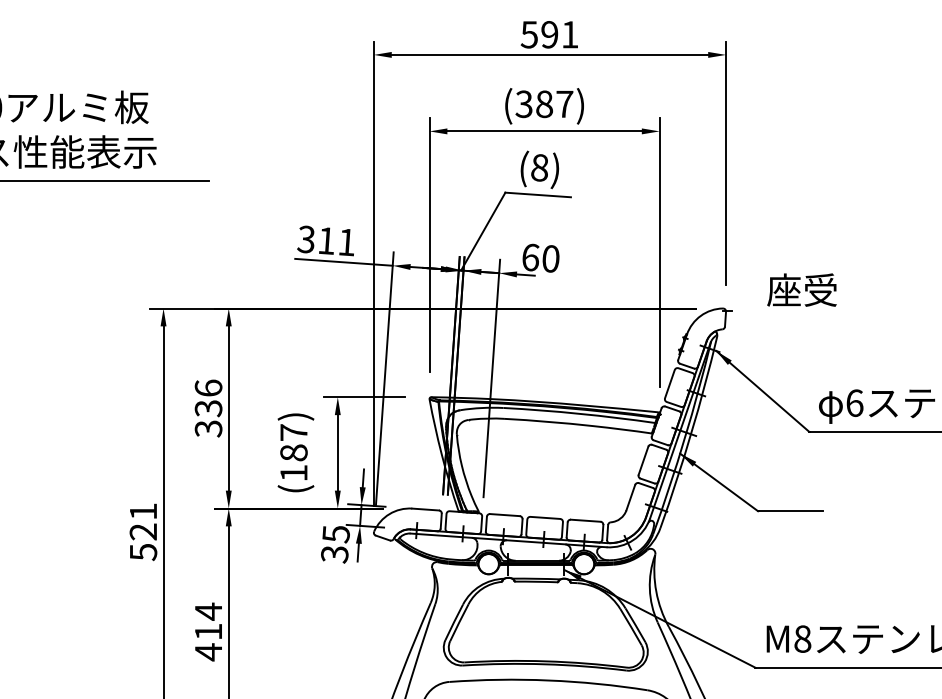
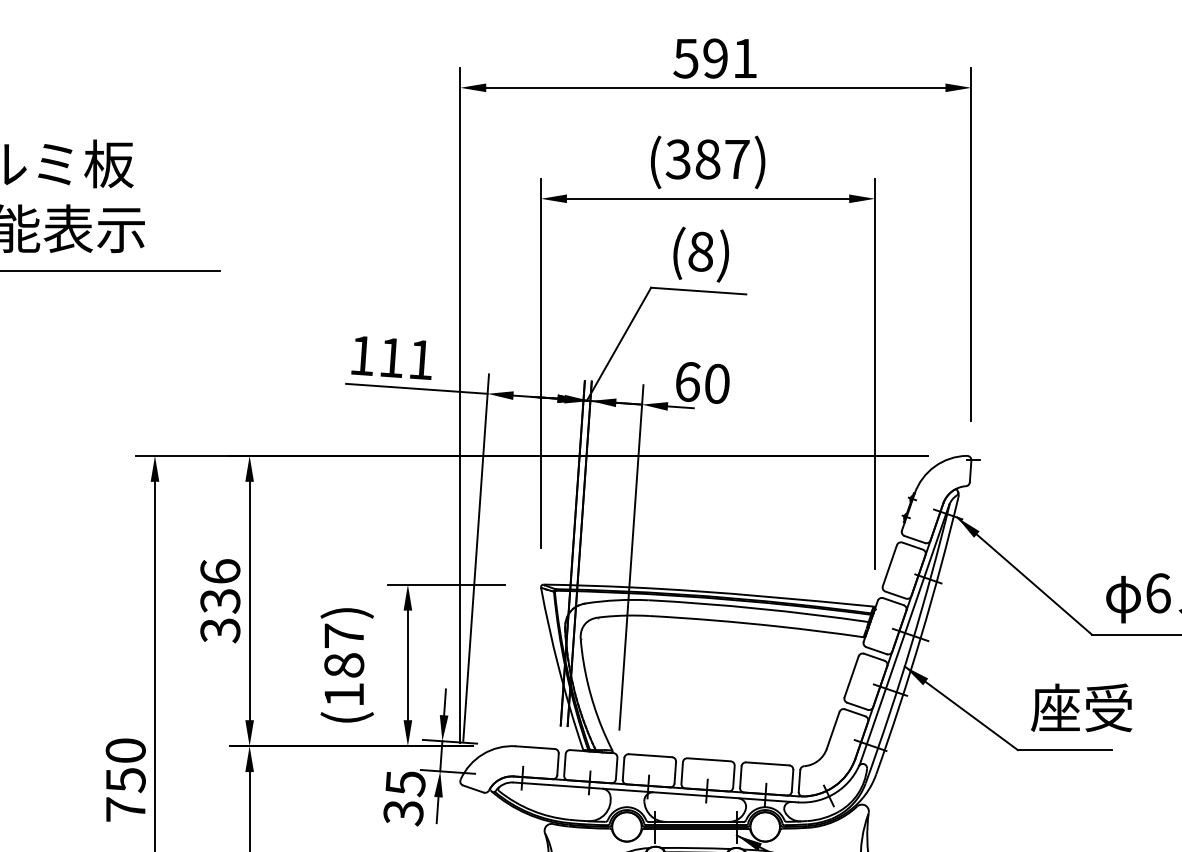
text: (305, 239) -> (361, 355), 311 -> 111
text: (801, 289) -> (1080, 706), moved
text: (143, 532) -> (125, 780), 521 -> 750

